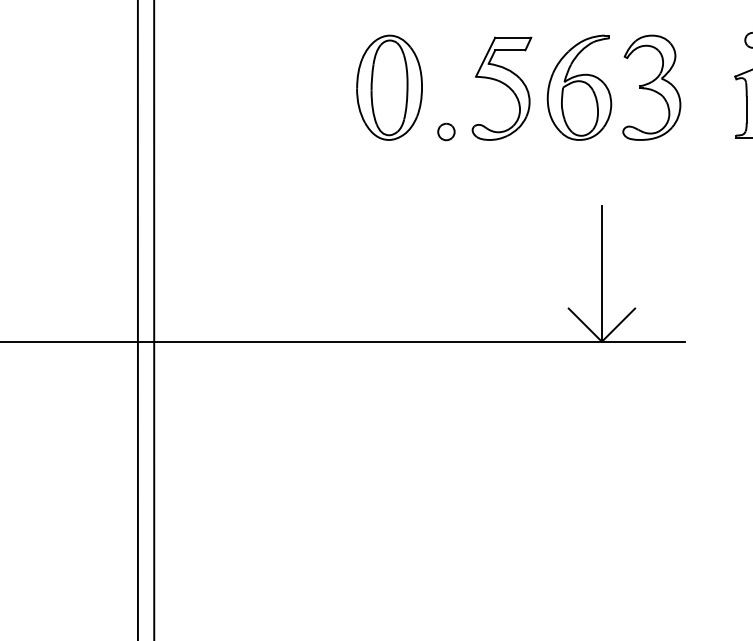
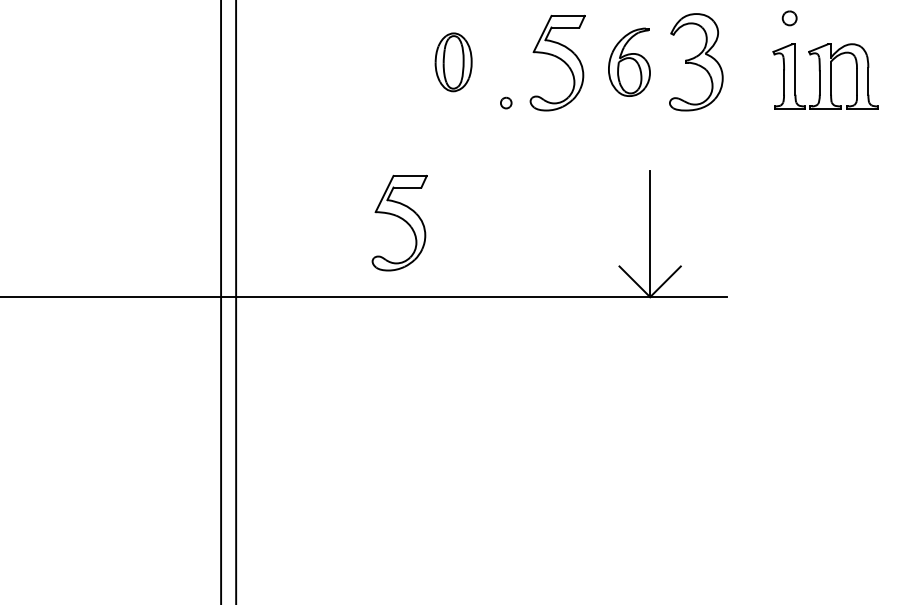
part: (389, 88) -> (453, 62), size x0.6
part: (579, 88) -> (629, 62), size x0.7
part: (445, 131) -> (505, 102), size x0.7
part: (330, 261) -> (399, 222), added

